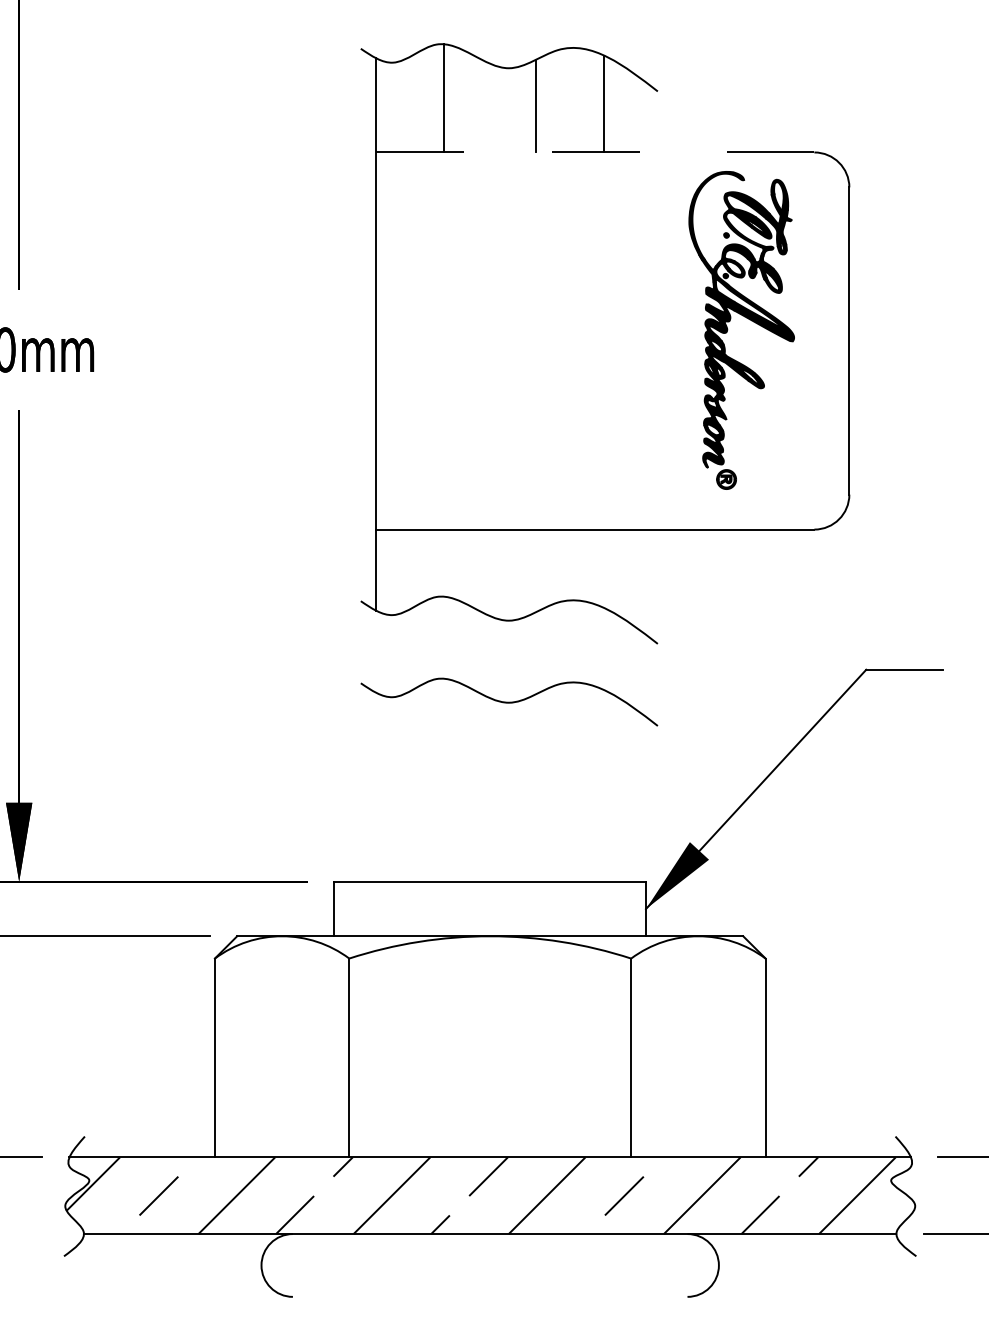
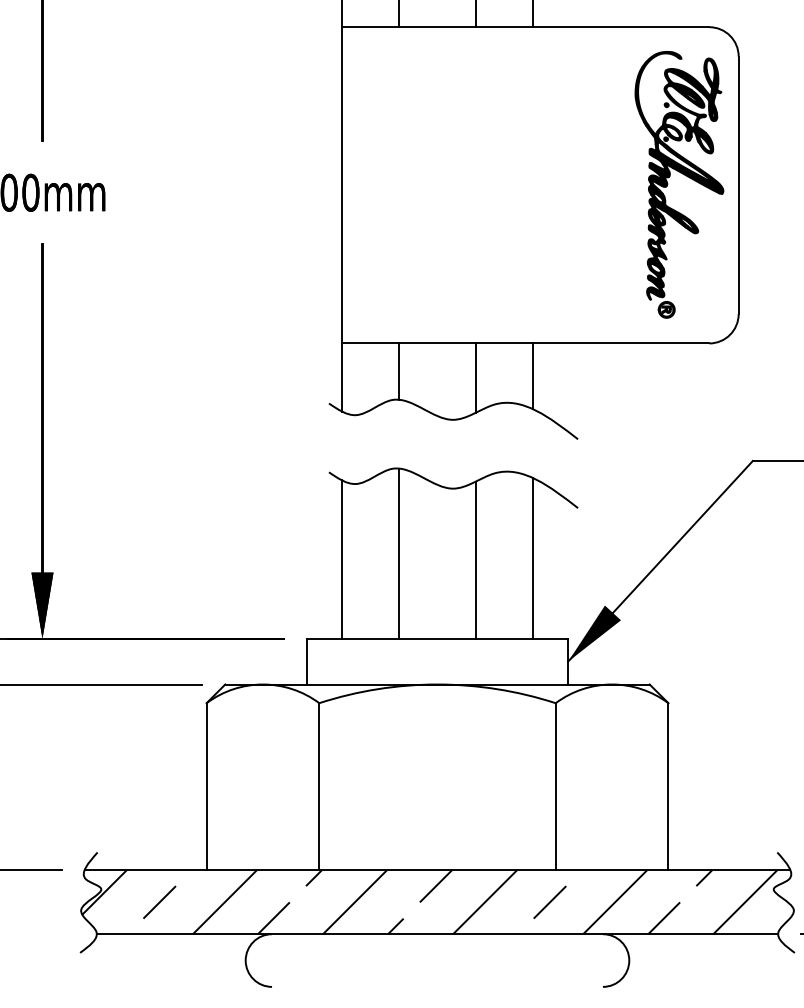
line: (595, 152) -> (525, 27), dashed -> solid
part: (746, 318) -> (683, 174), moved
line: (444, 562) -> (399, 371), added
line: (604, 568) -> (533, 376), added
line: (536, 570) -> (476, 377), added
line: (444, 779) -> (399, 553), added
line: (604, 785) -> (533, 558), added
line: (376, 786) -> (342, 558), added
line: (536, 787) -> (476, 559), added

